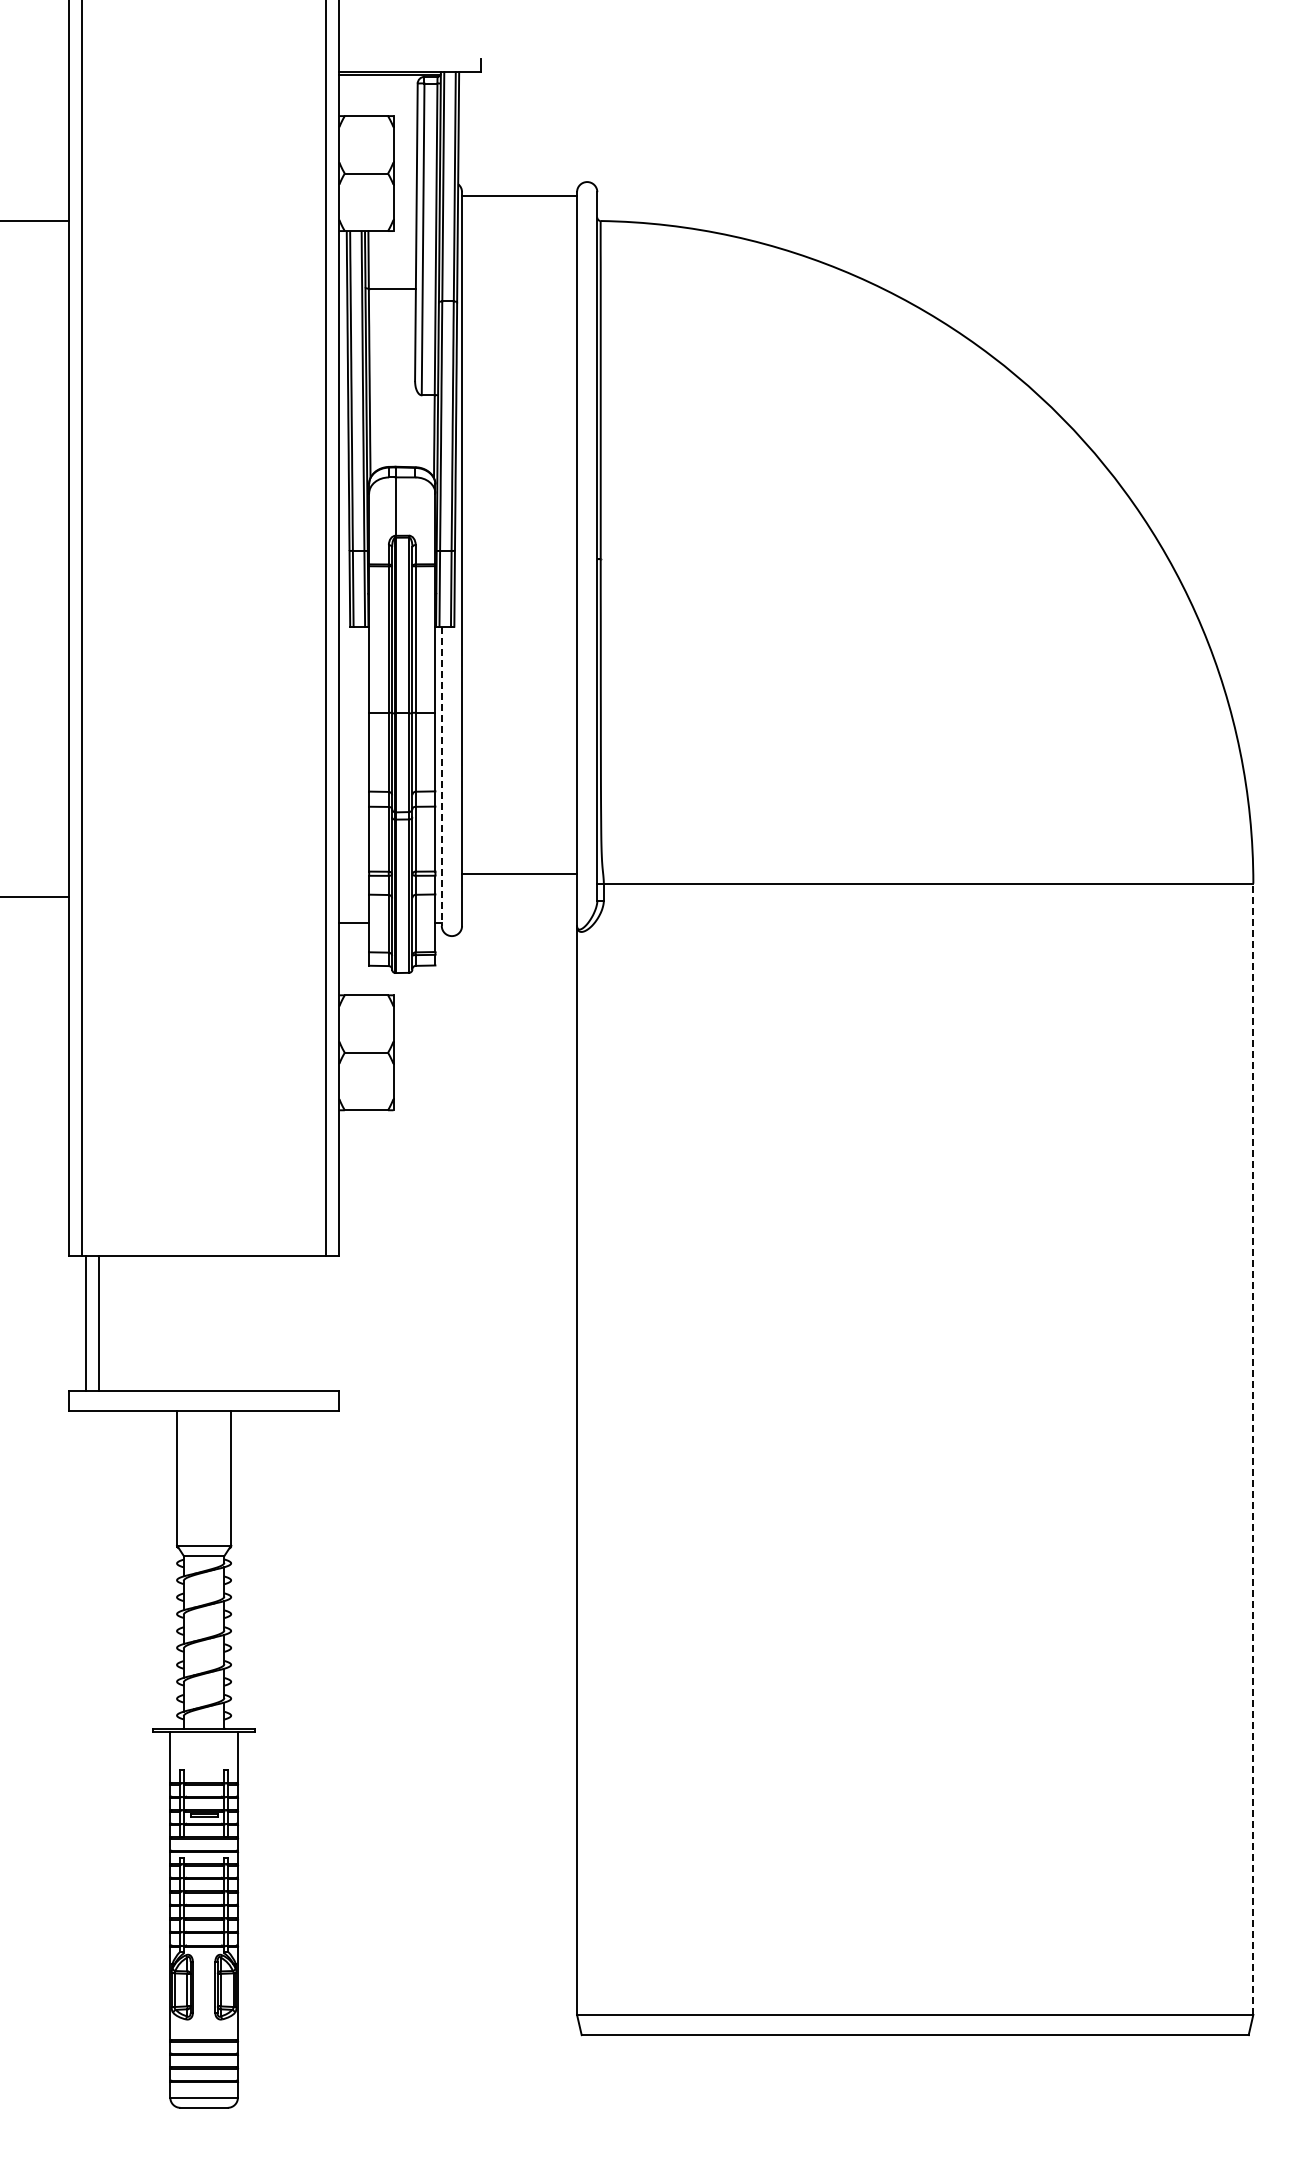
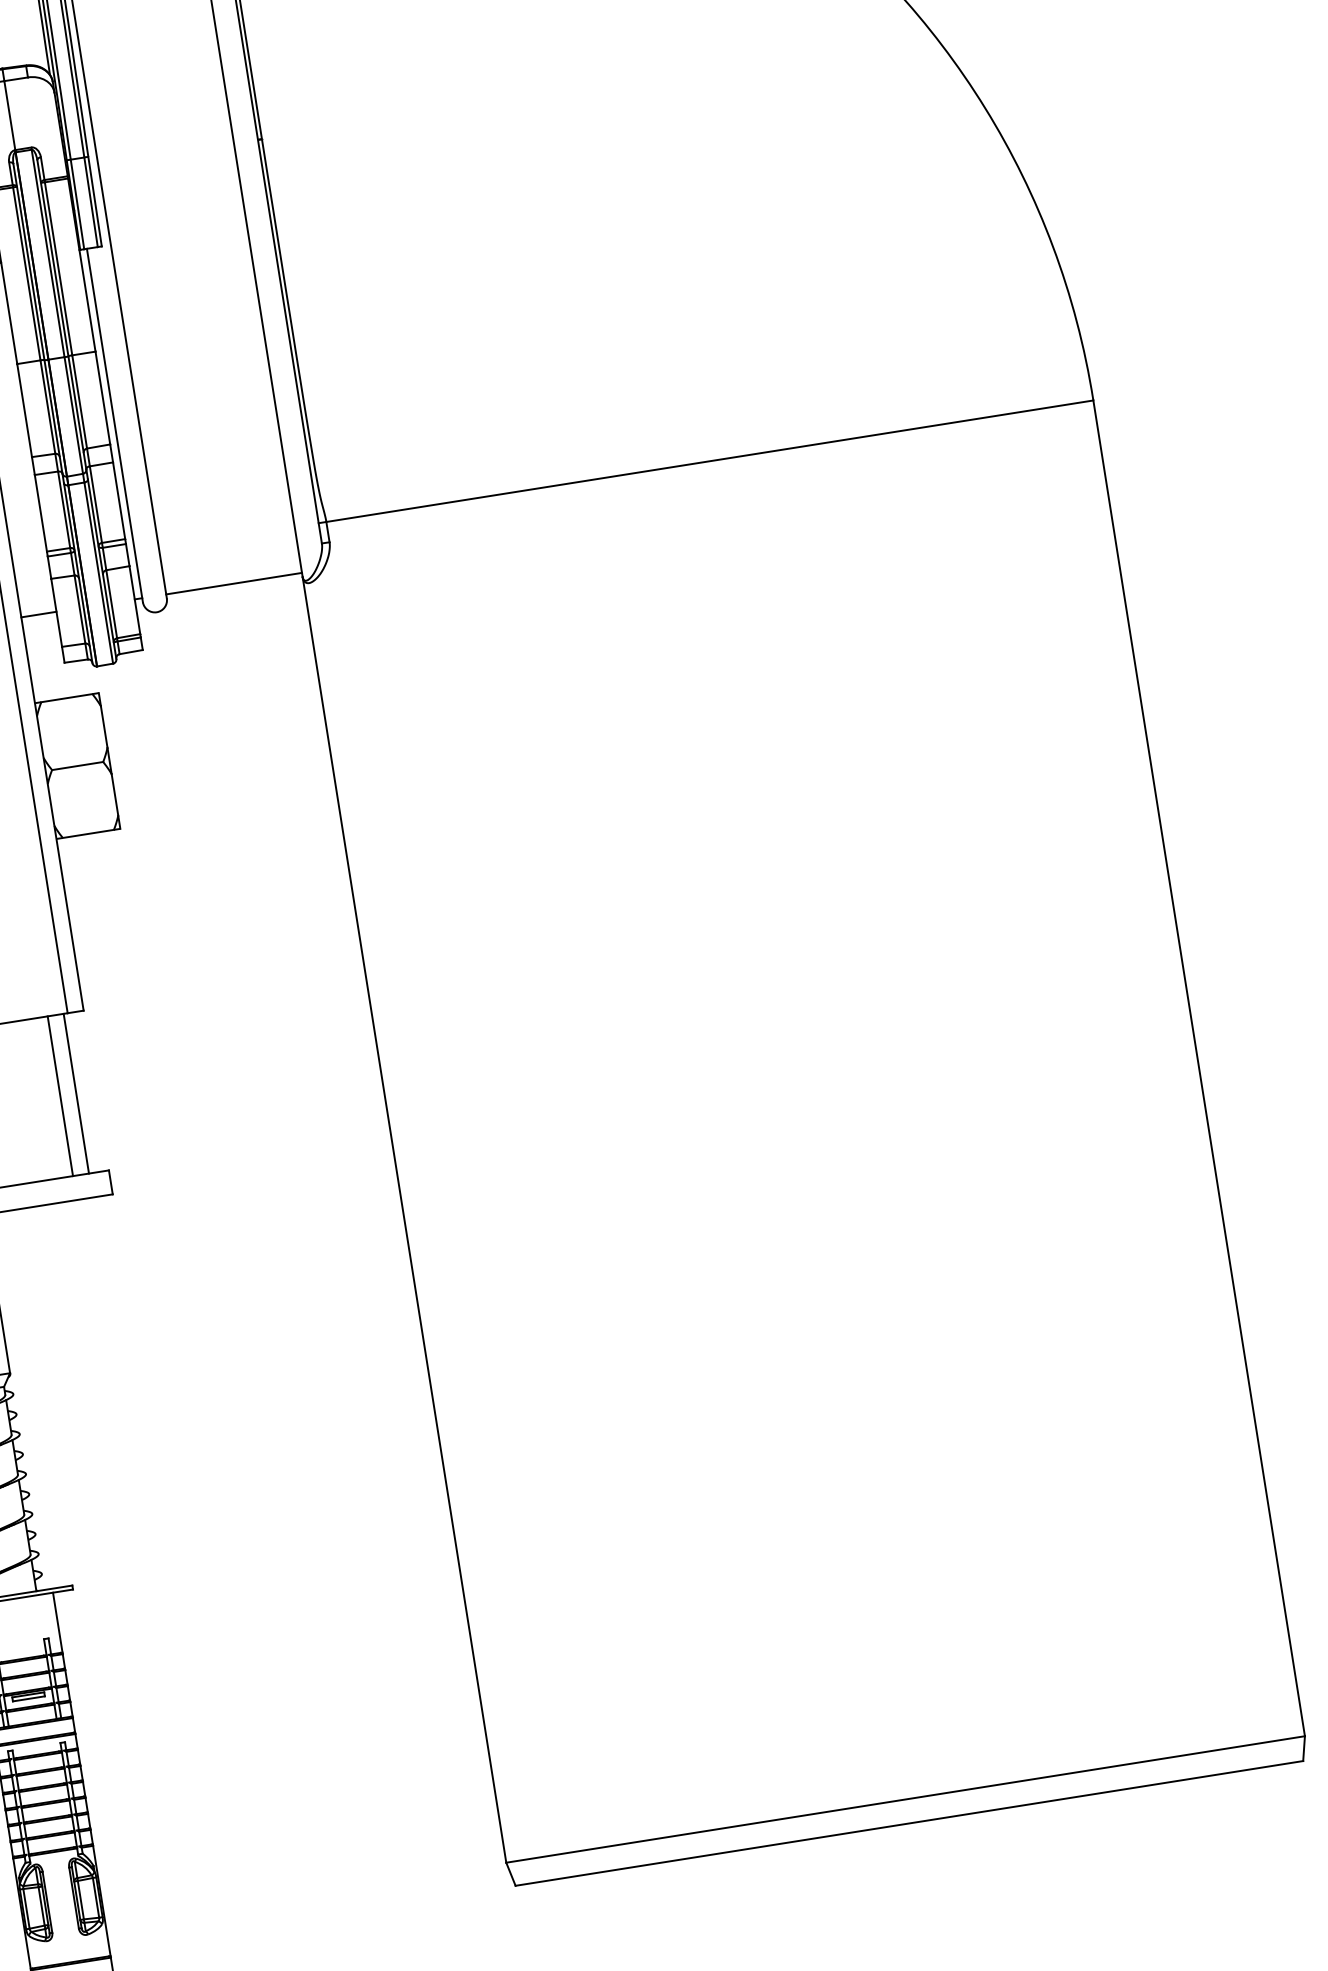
line: (441, 776) -> (114, 425), dashed -> solid
line: (519, 873) -> (234, 583), moved
line: (308, 1322) -> (59, 1095), added
line: (322, 1322) -> (76, 1092), added
line: (1253, 1449) -> (1199, 1068), dashed -> solid

